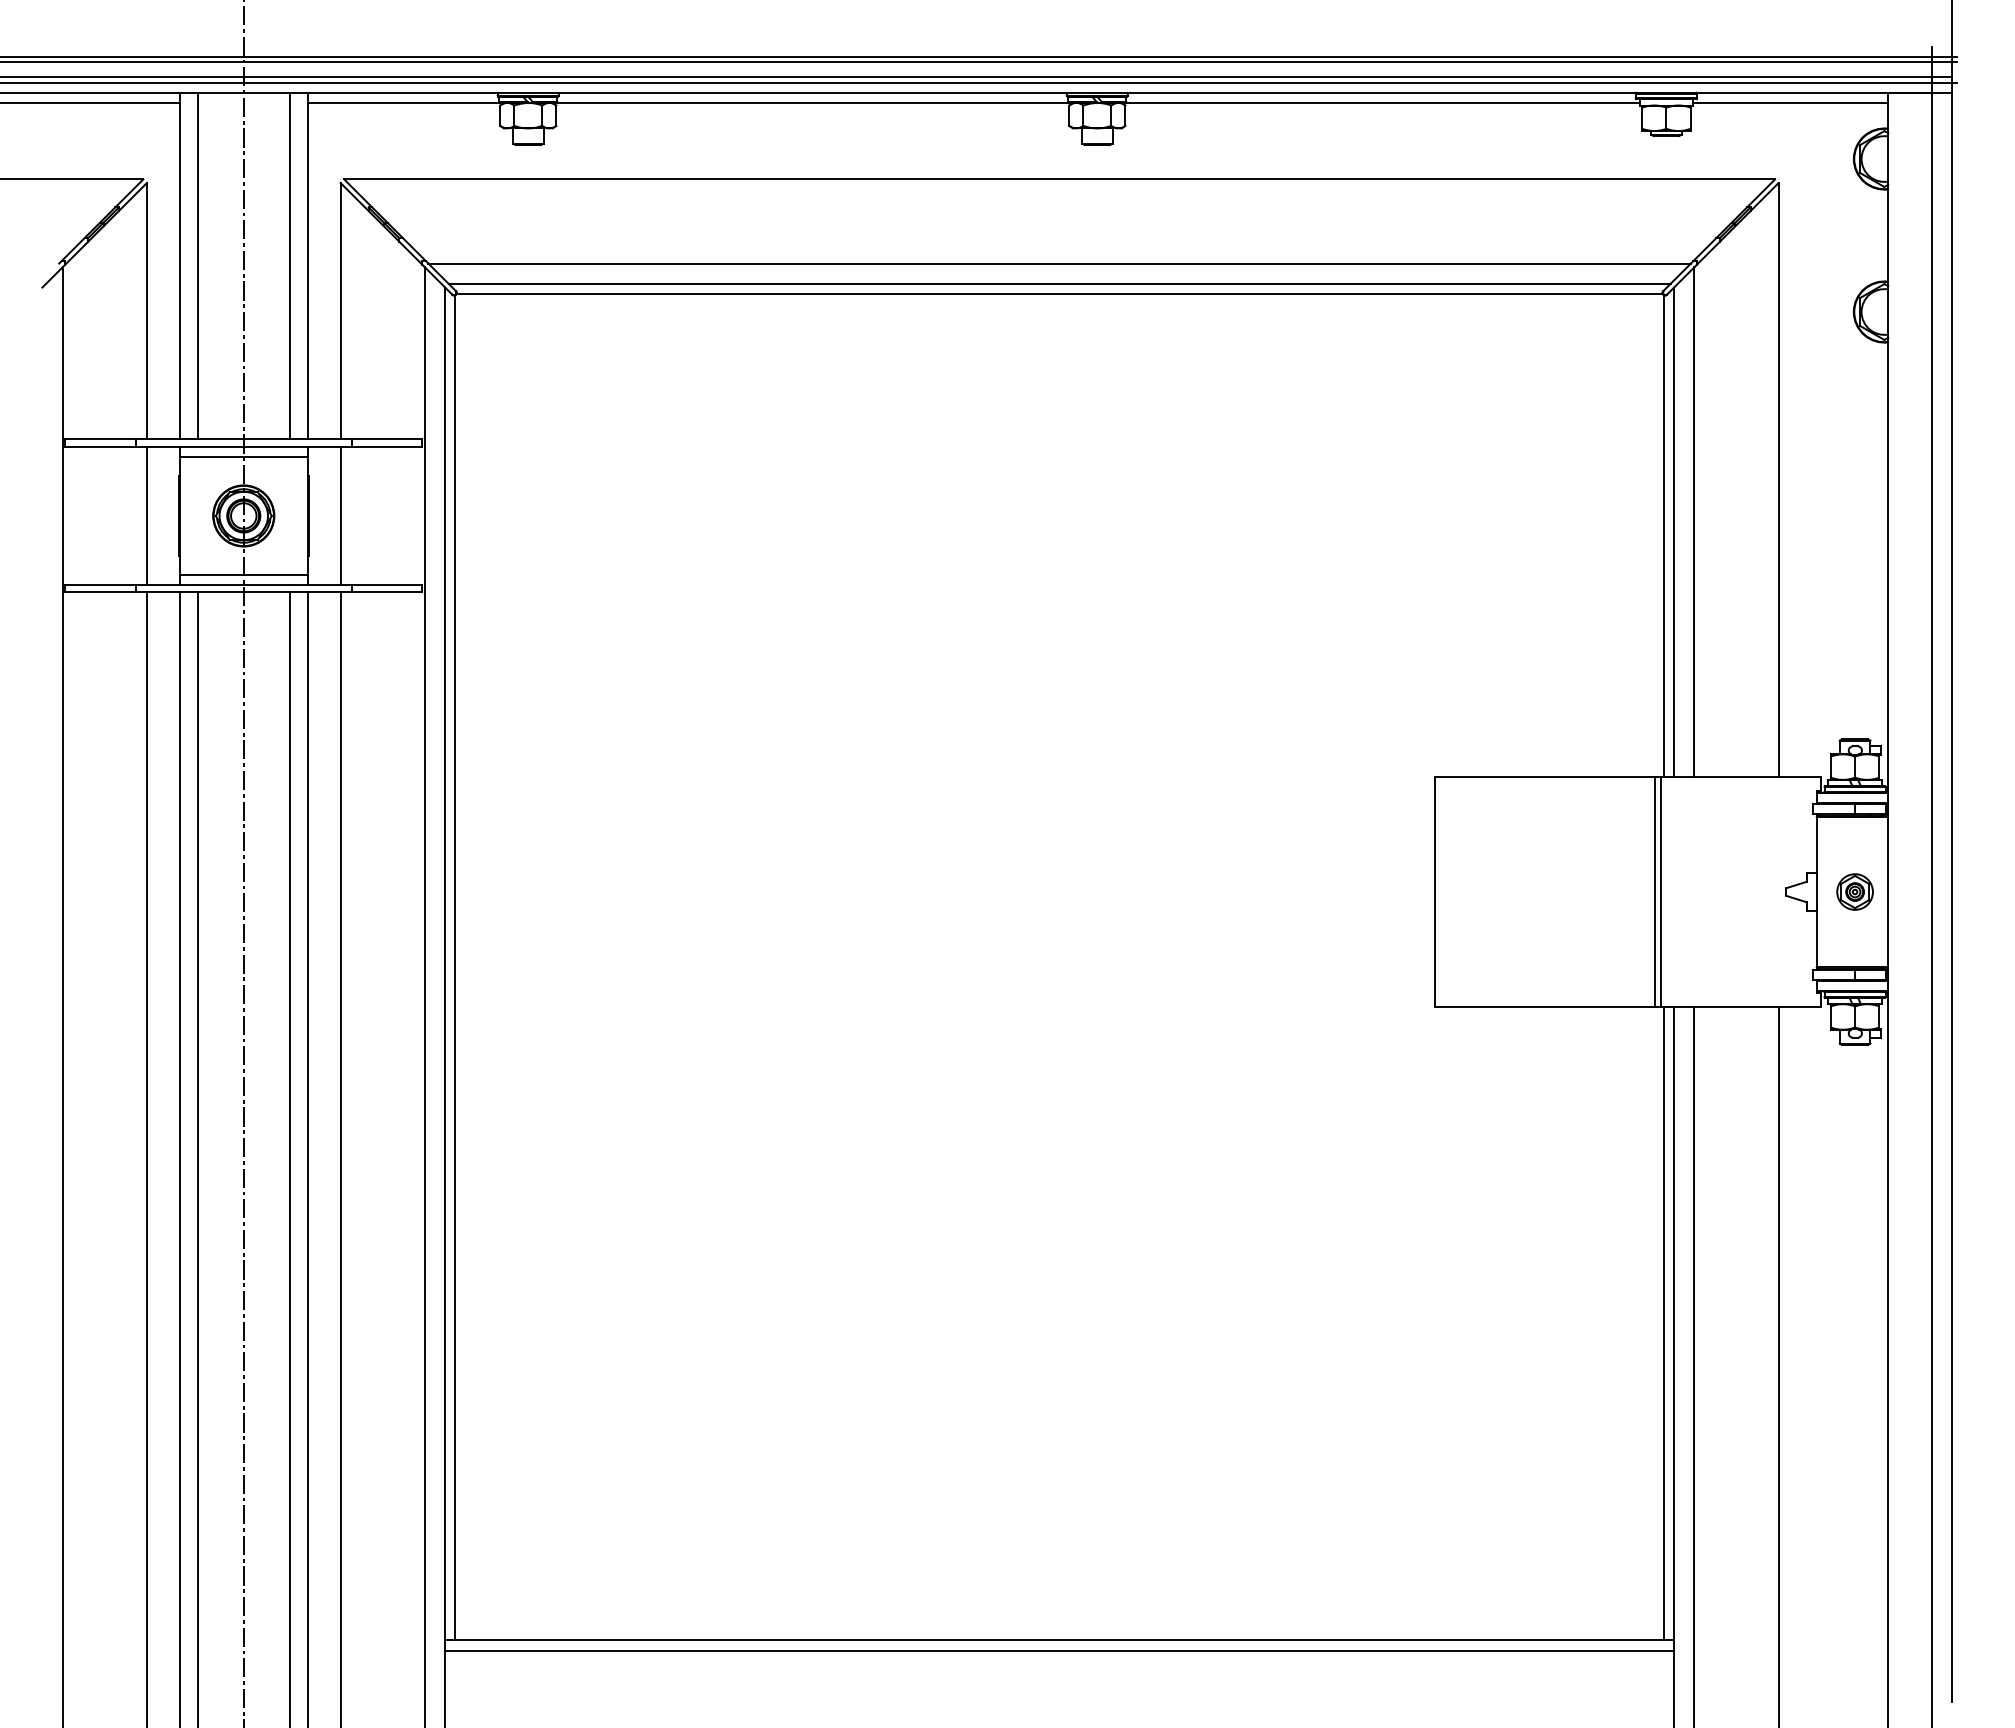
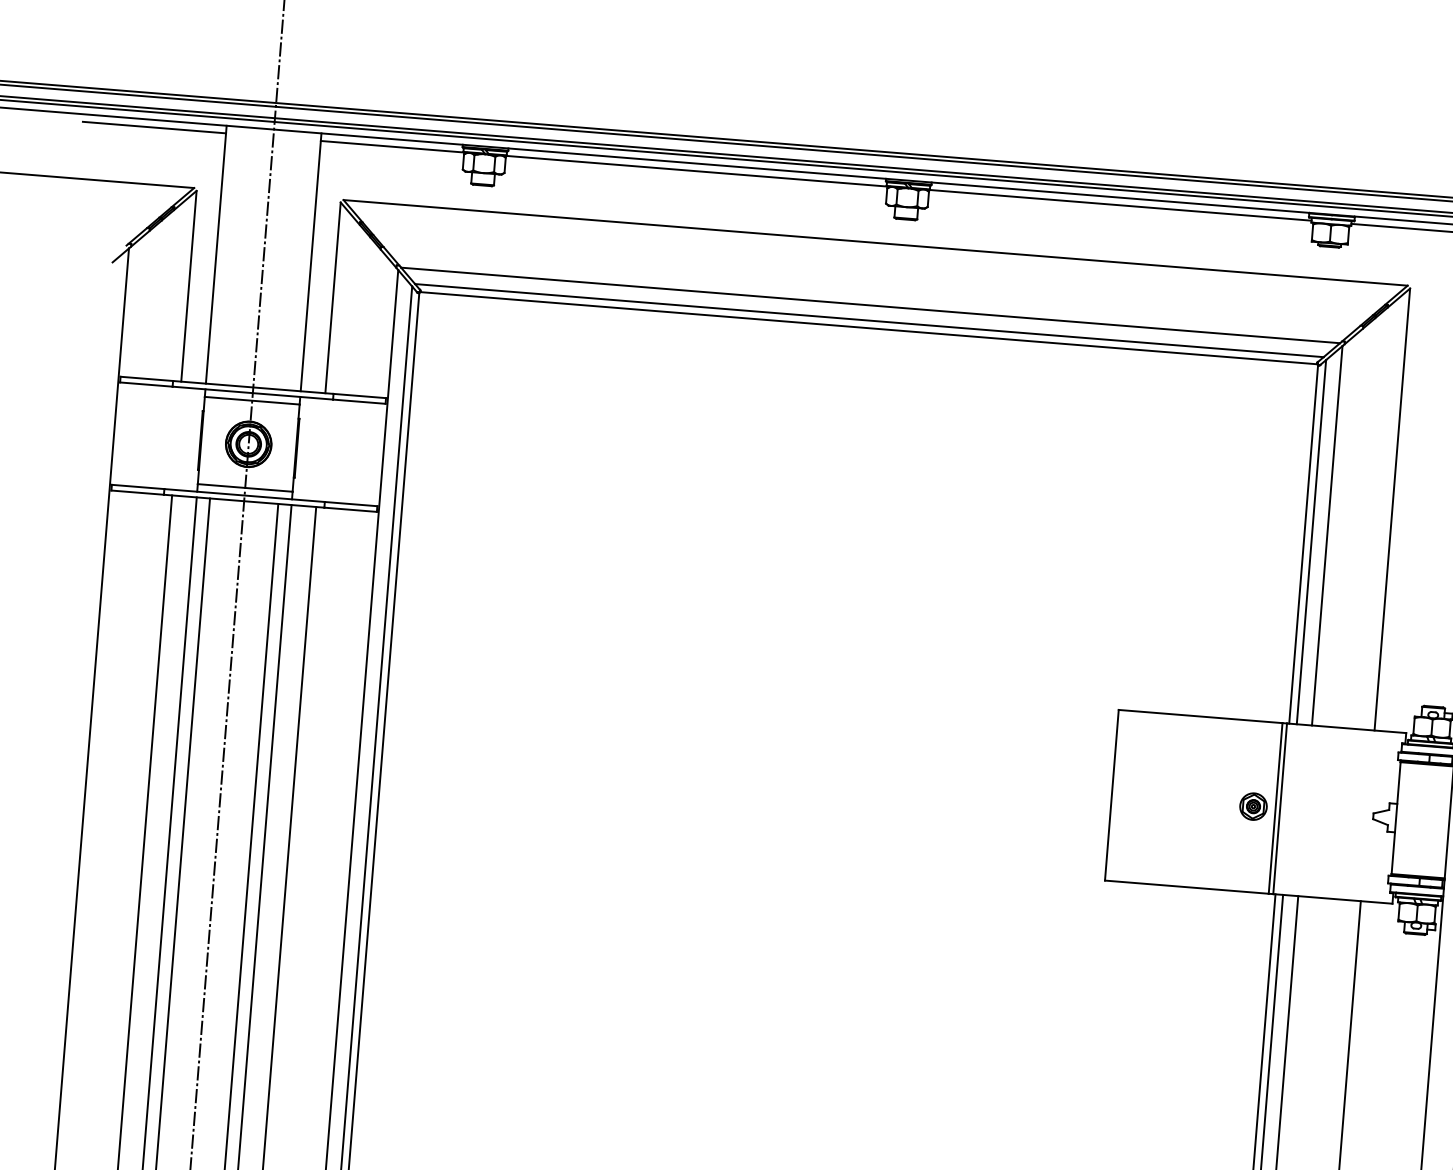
line: (197, 265) -> (229, 255), removed
line: (289, 265) -> (297, 260), removed
line: (146, 515) -> (176, 438), removed
line: (340, 515) -> (320, 449), removed
part: (1854, 891) -> (1253, 806), moved

